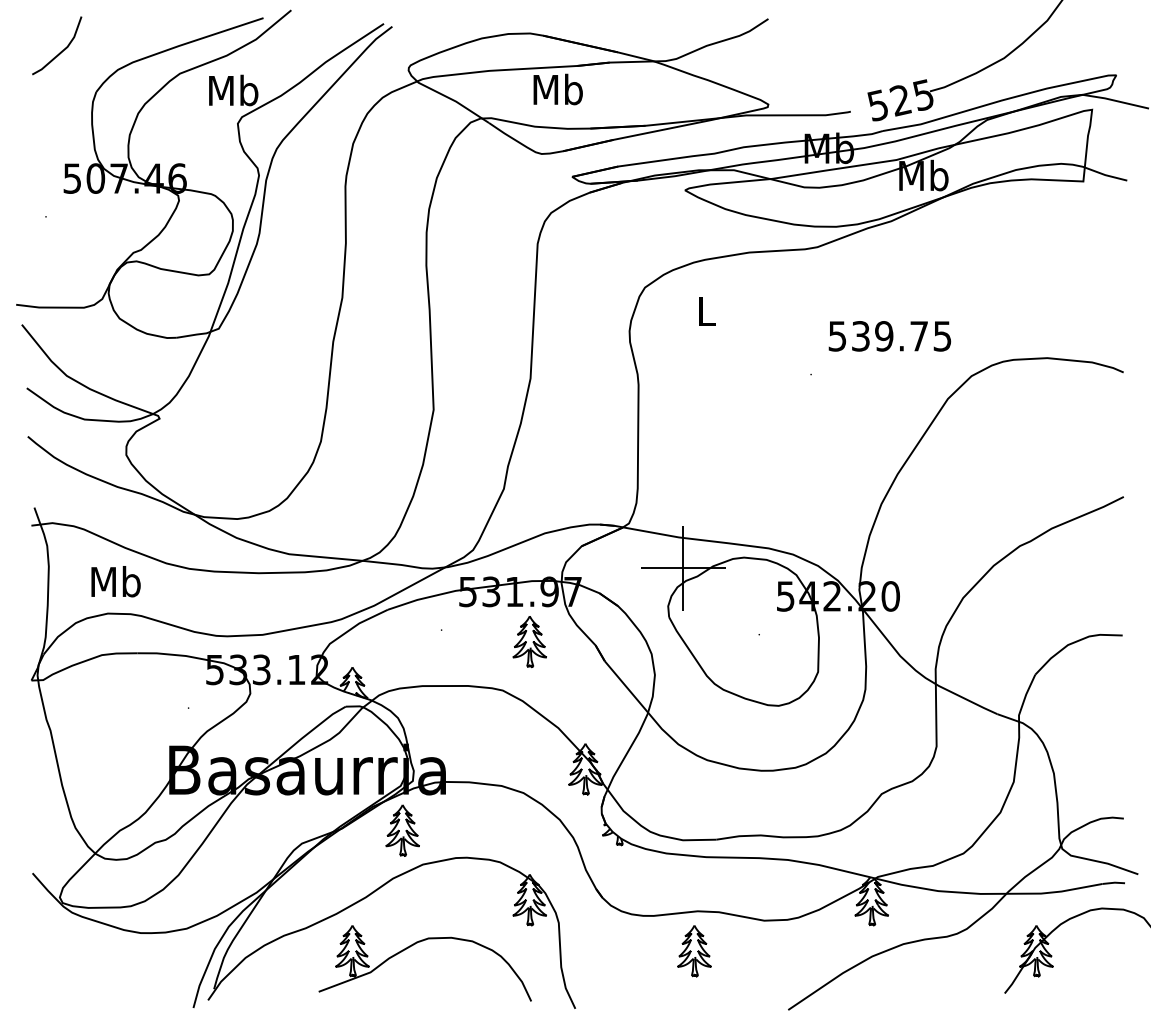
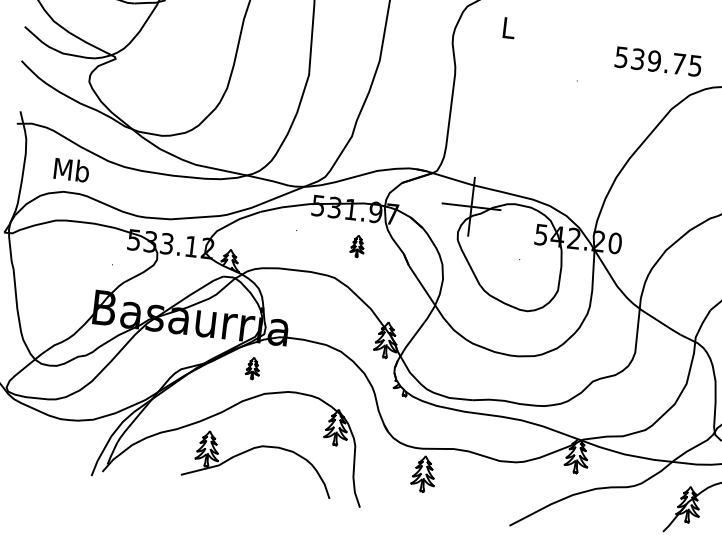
text: (889, 336) -> (658, 61), moved
part: (529, 642) -> (357, 246), size x0.6
part: (402, 830) -> (252, 368), size x0.6
part: (694, 951) -> (423, 474), moved

